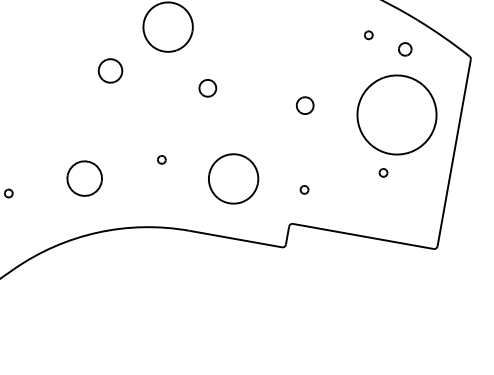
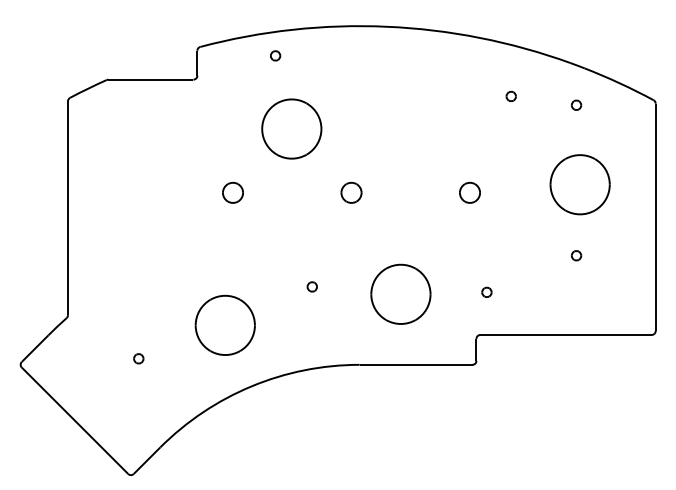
part: (368, 35) -> (510, 96), moved
part: (405, 48) -> (576, 104), size x0.62
part: (110, 70) -> (232, 192), size x0.71
part: (396, 114) -> (579, 184), size x0.62
part: (84, 177) -> (224, 324), size x1.43

